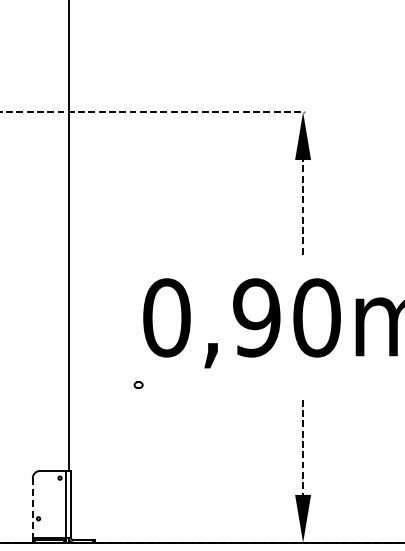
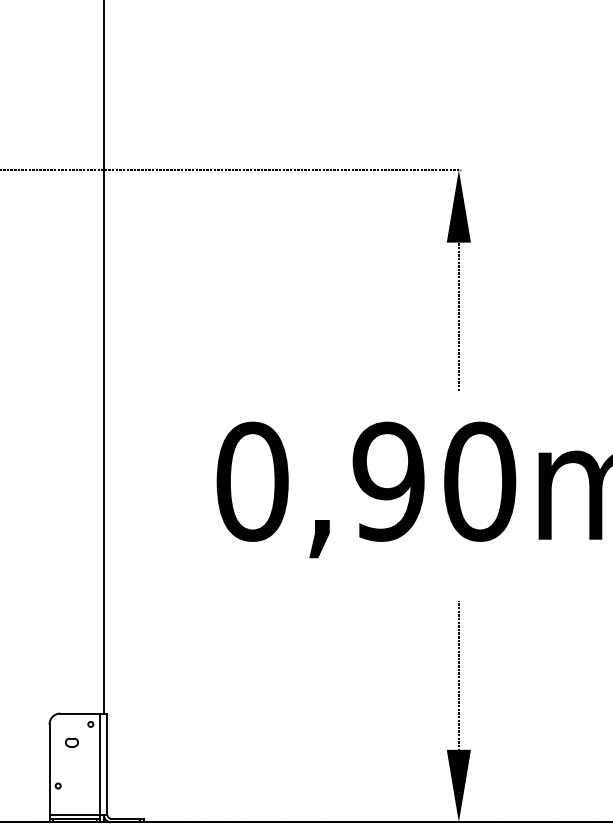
part: (138, 384) -> (71, 741), moved
line: (32, 508) -> (49, 770), dashed -> solid

